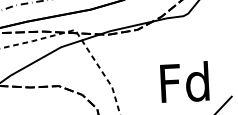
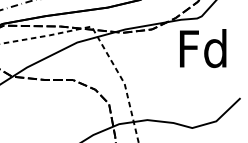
text: (185, 82) -> (203, 48), moved

